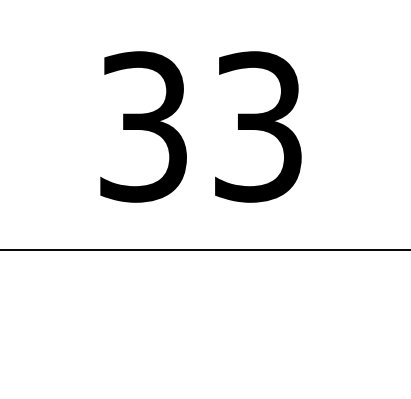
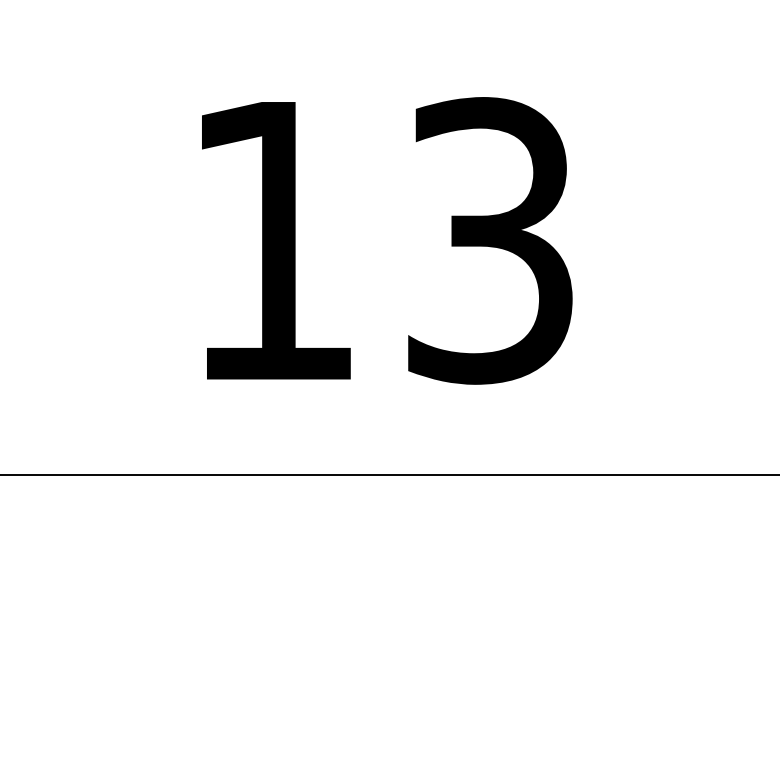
text: (143, 126) -> (272, 239), 33 -> 13

